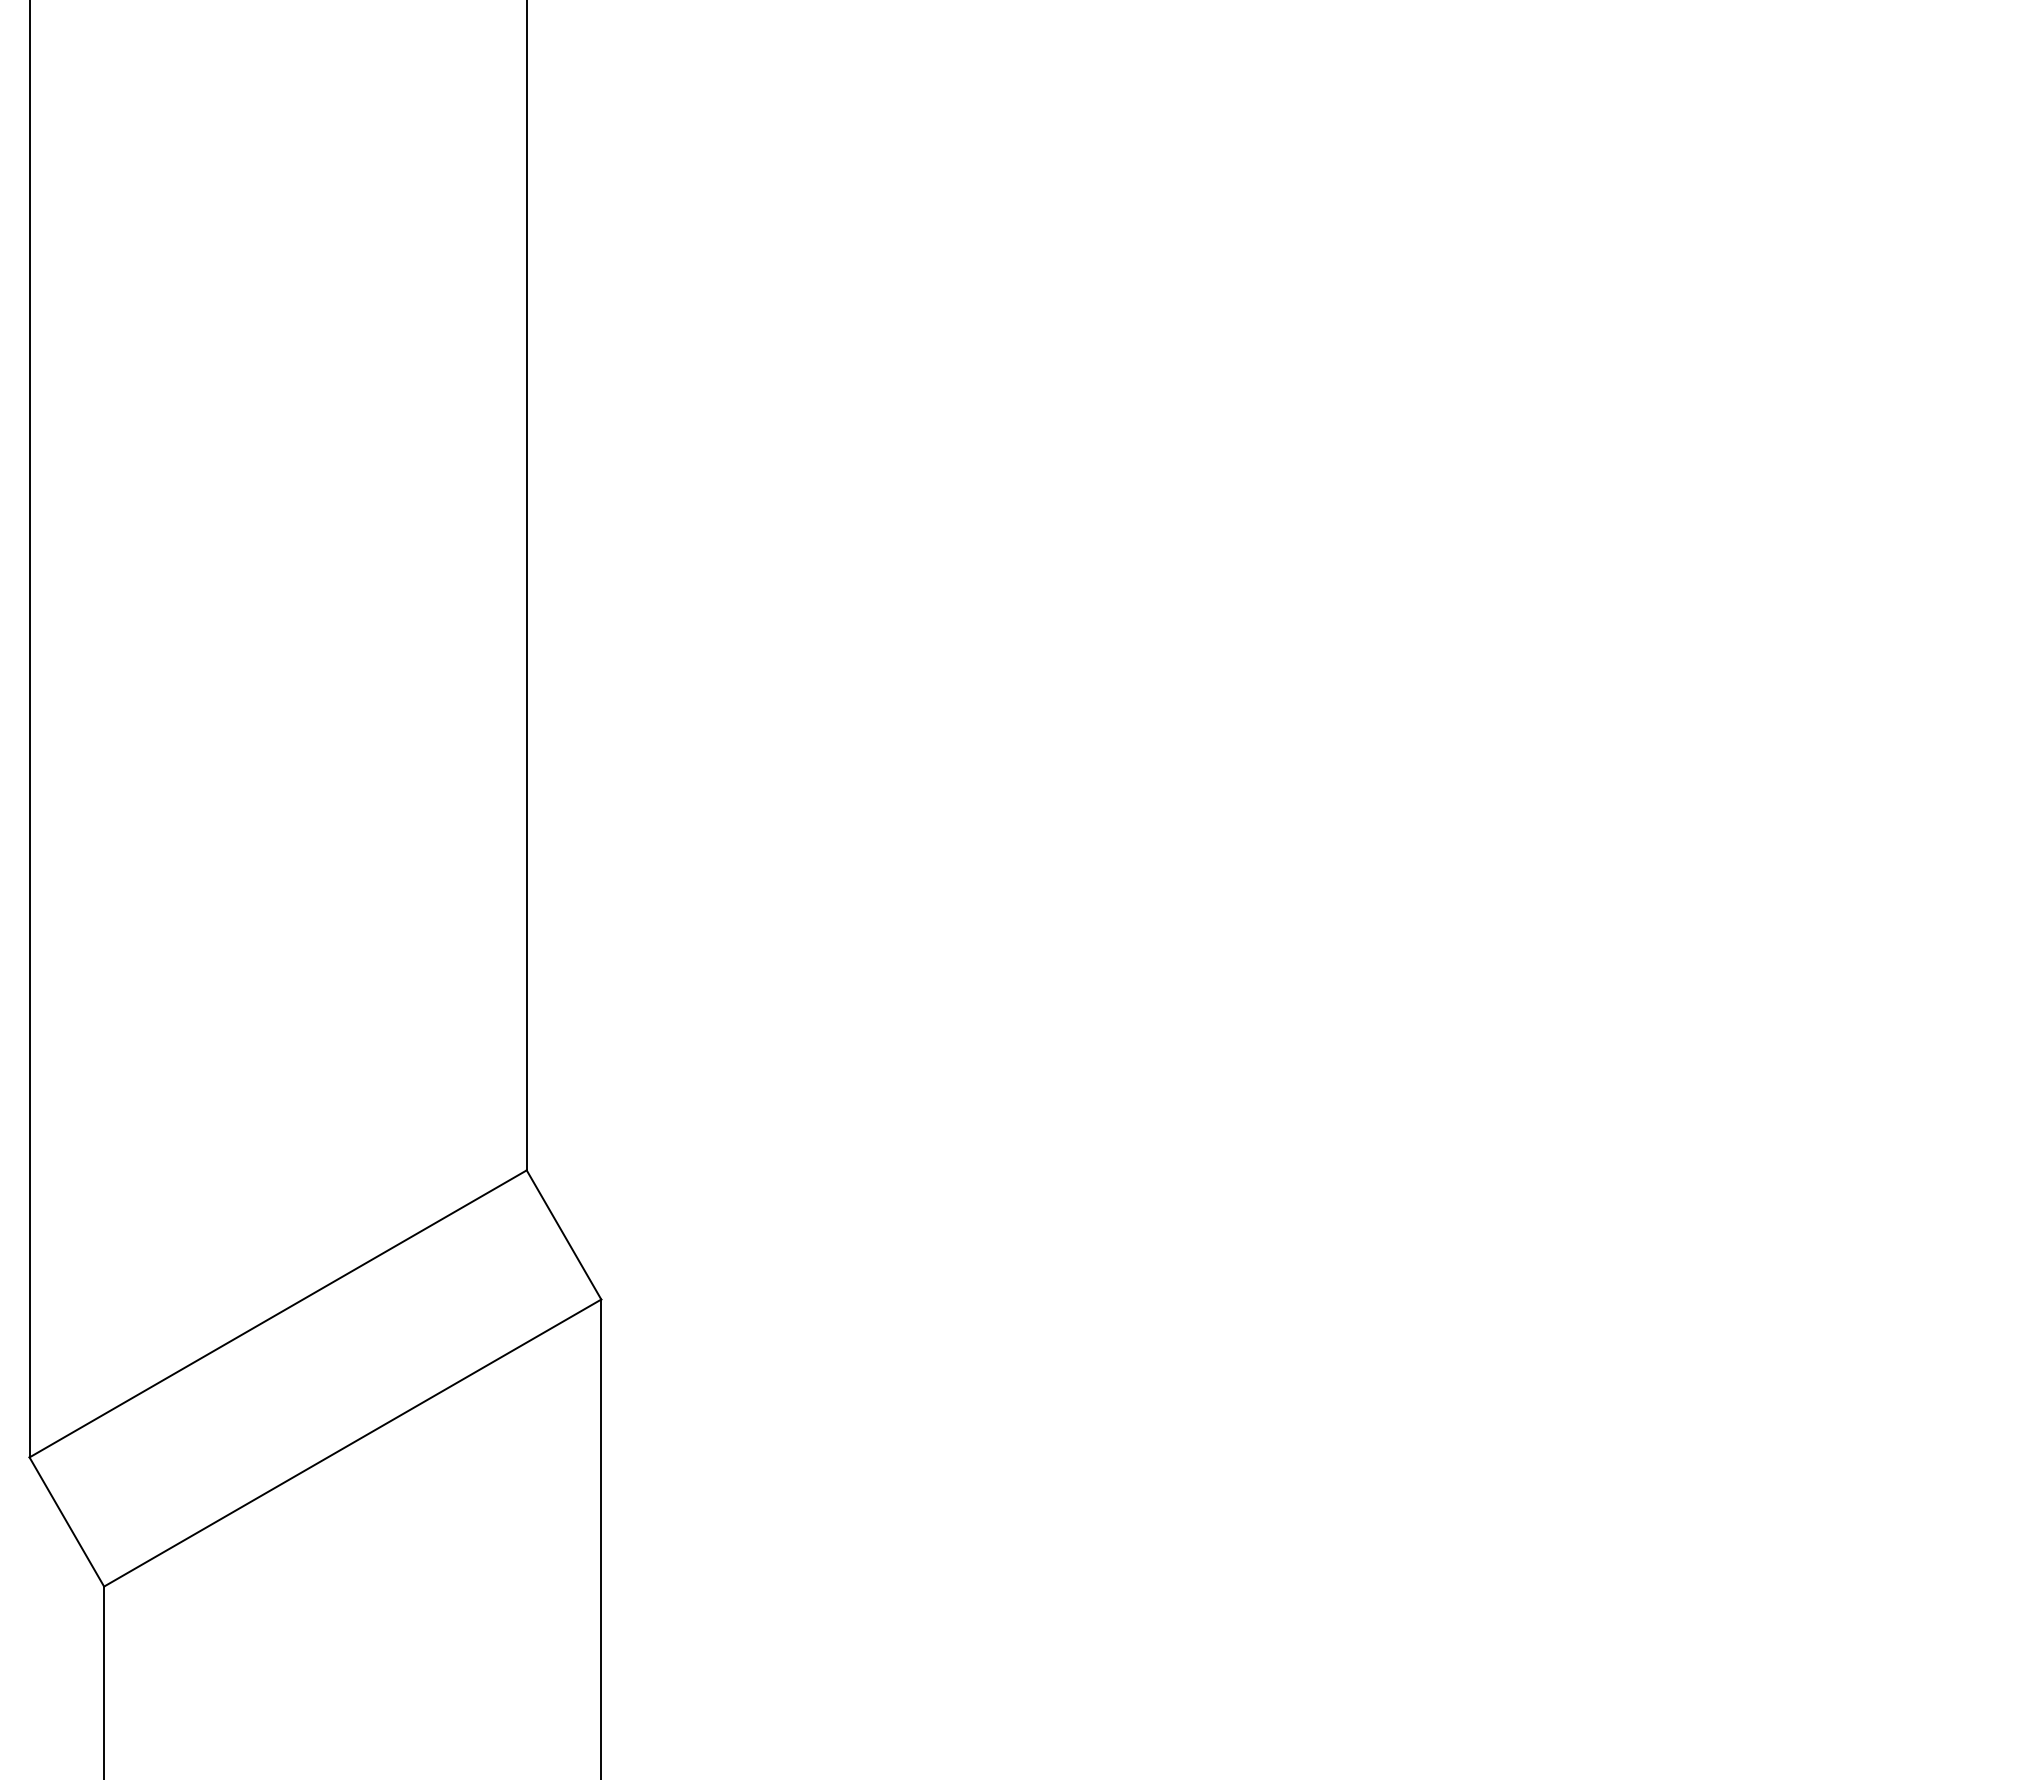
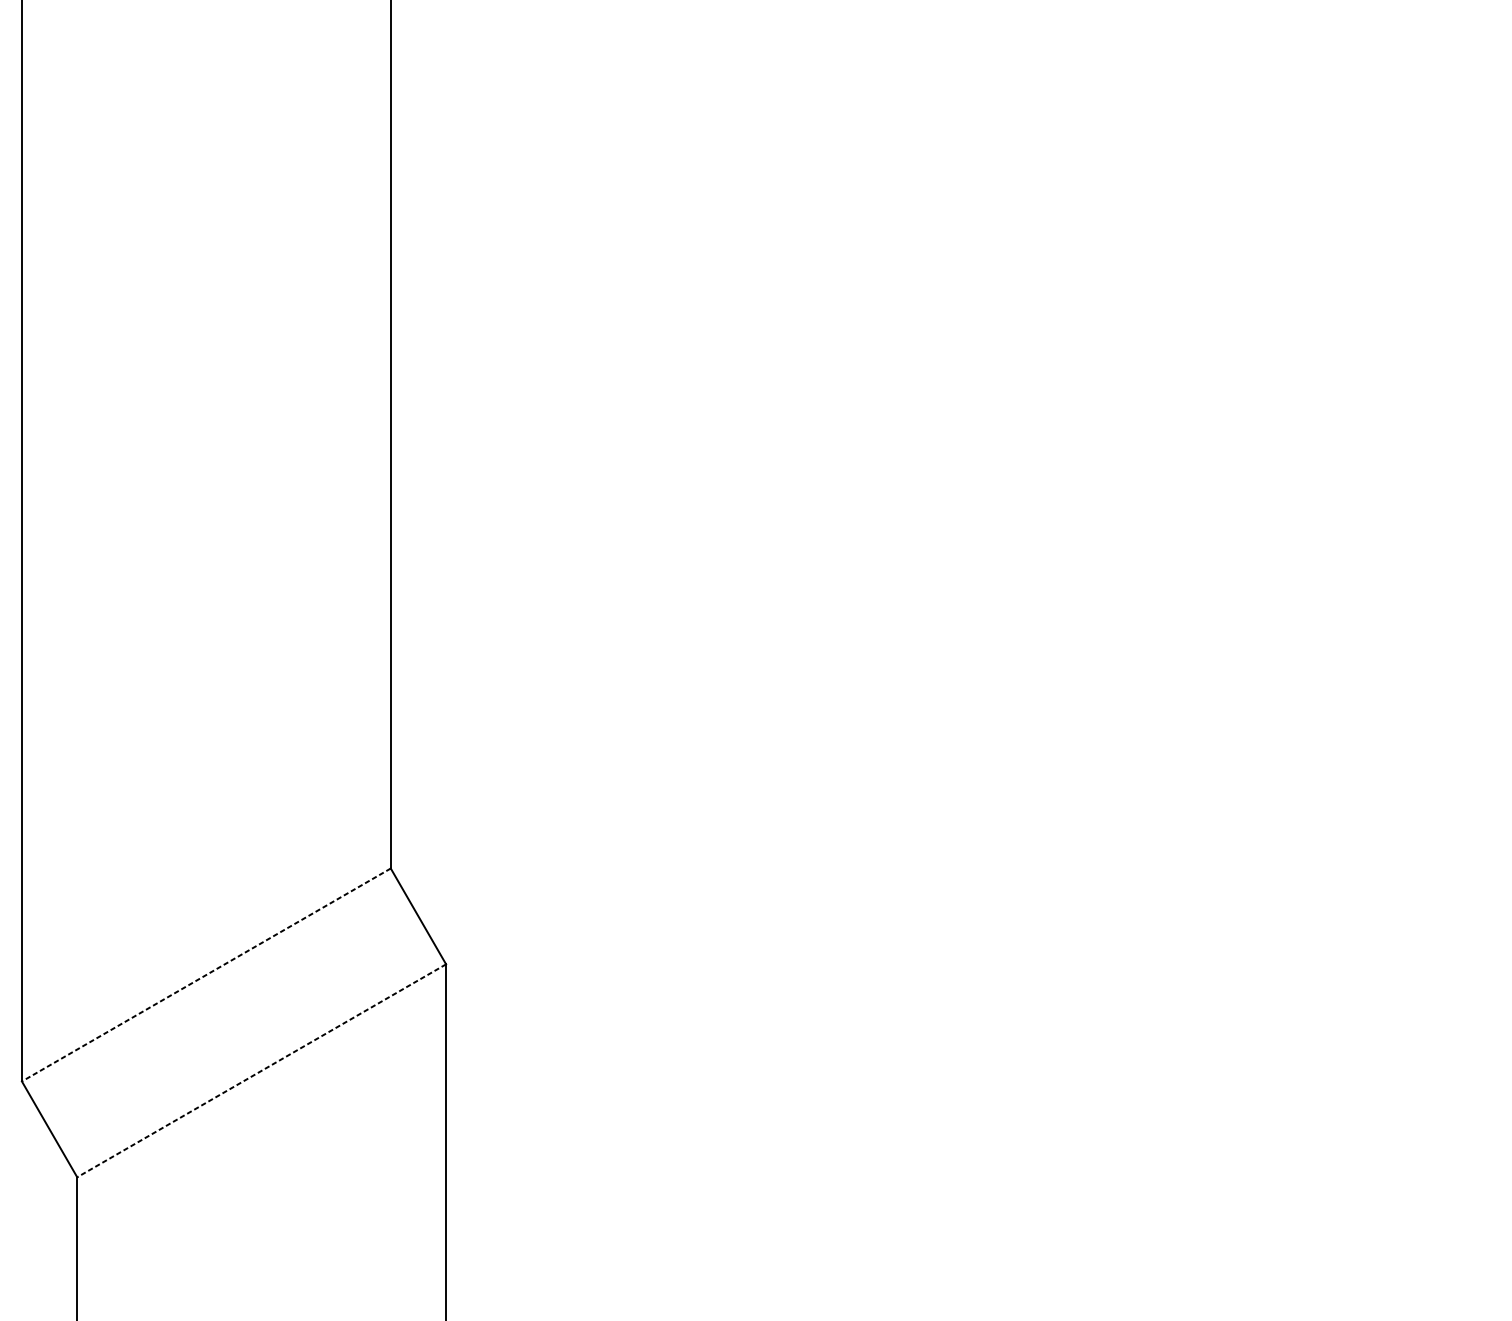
line: (277, 1314) -> (205, 975), solid -> dashed
line: (352, 1443) -> (261, 1071), solid -> dashed

